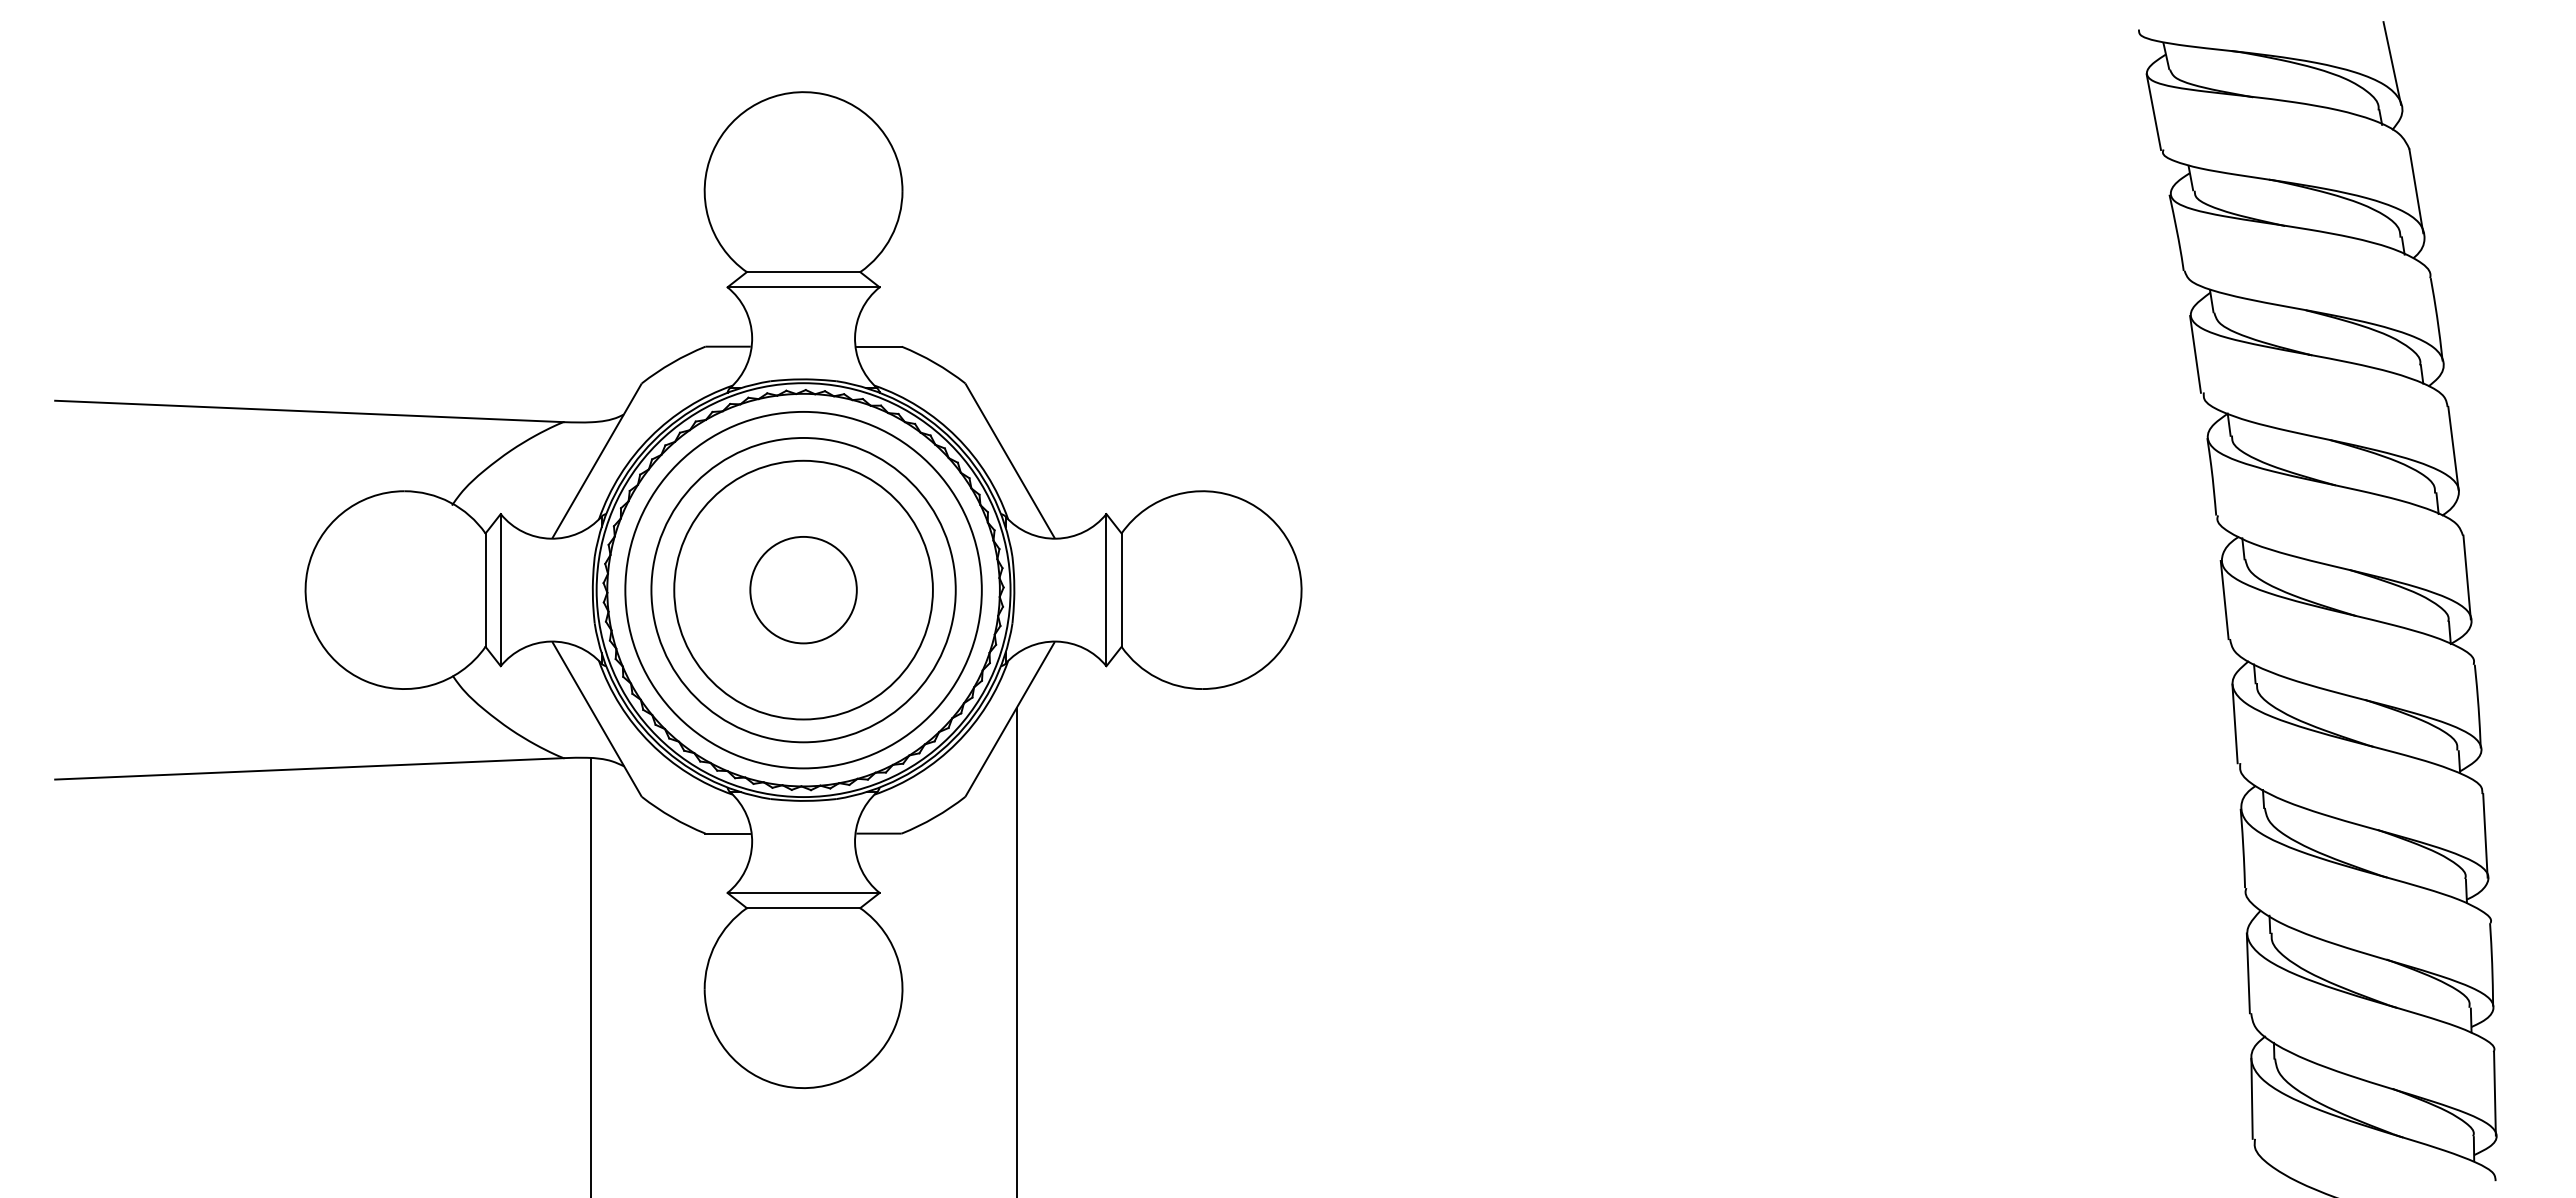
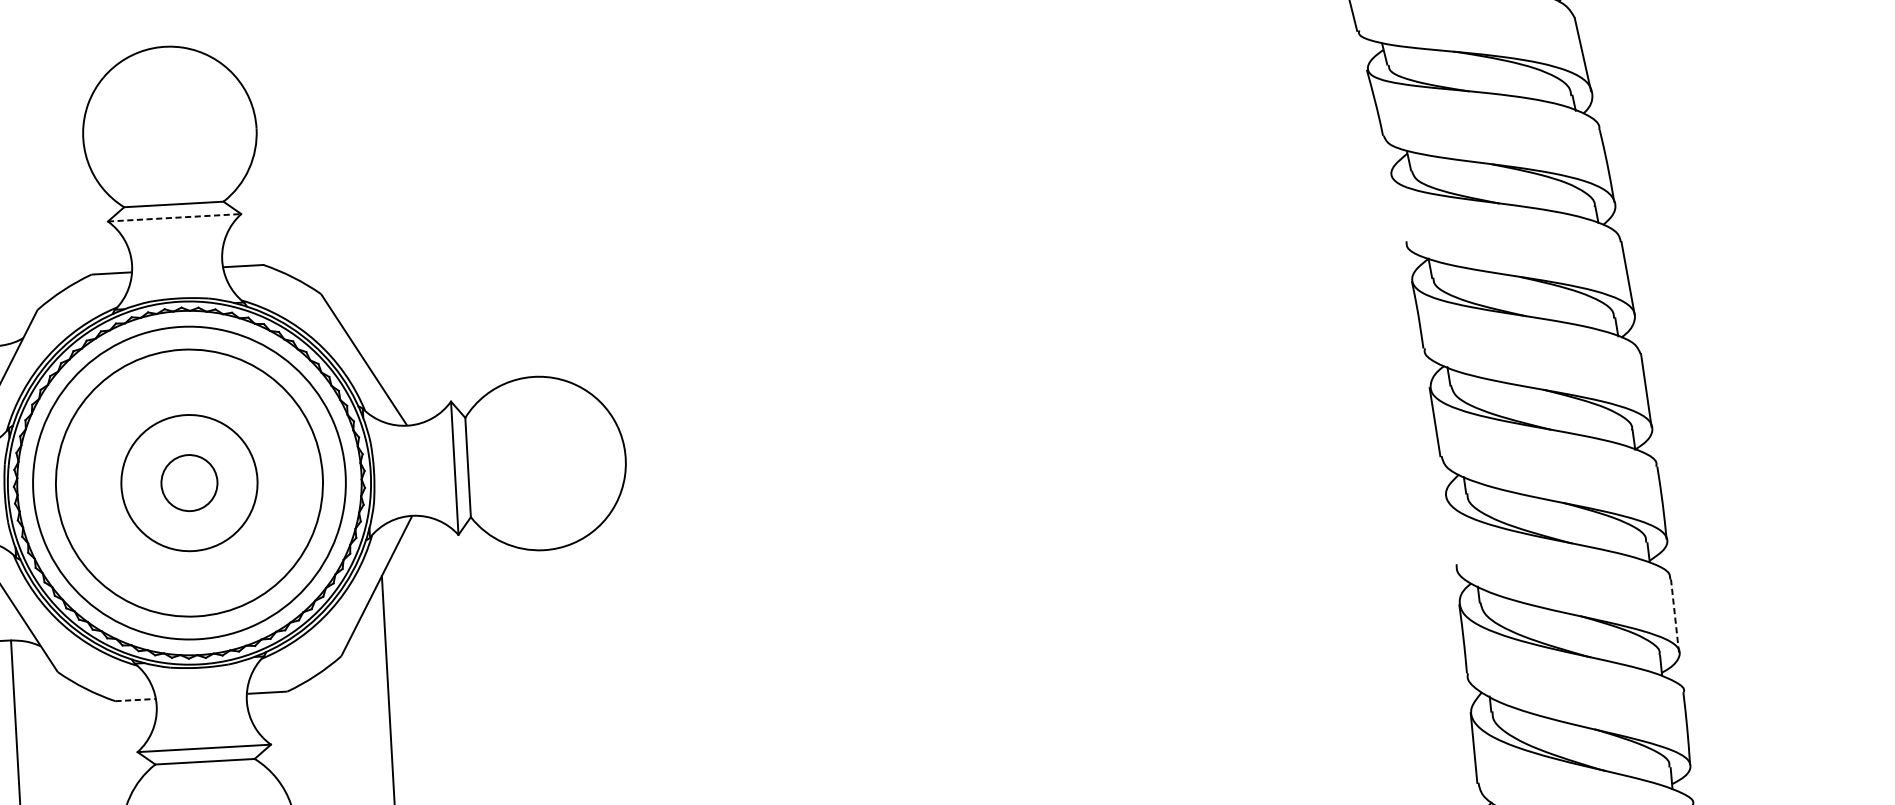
line: (804, 287) -> (175, 217), solid -> dashed
line: (2195, 354) -> (1397, 208), removed
circle: (803, 589) -> (189, 482), size x0.6
circle: (803, 589) -> (189, 482), size x0.6
line: (2234, 723) -> (1449, 529), removed
line: (728, 833) -> (135, 699), solid -> dashed
line: (2485, 835) -> (1675, 615), solid -> dashed

